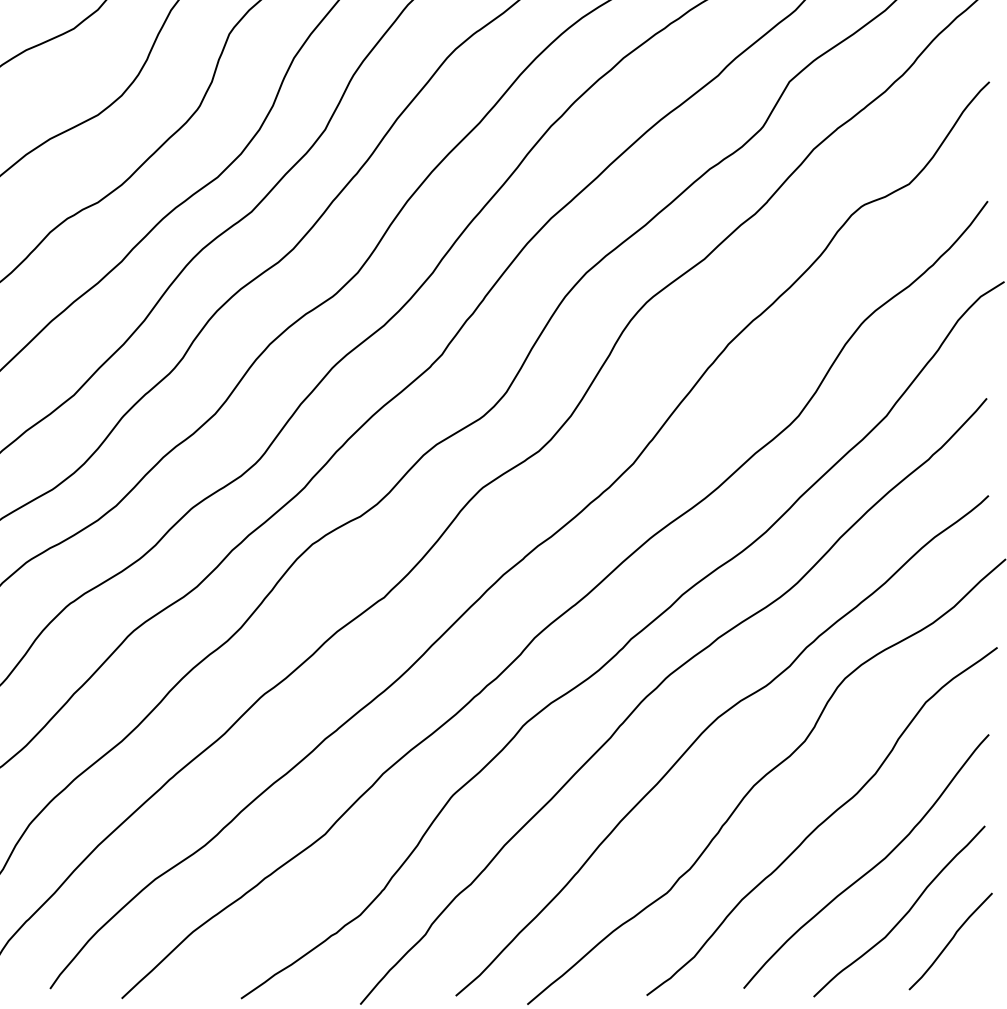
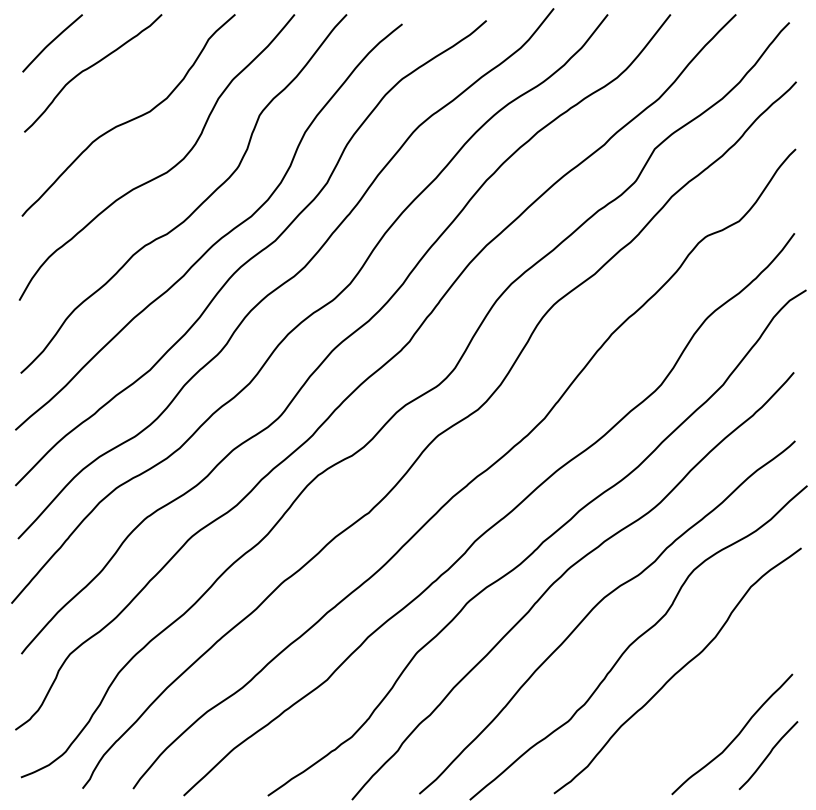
curve: (871, 867) -> (712, 703), removed

